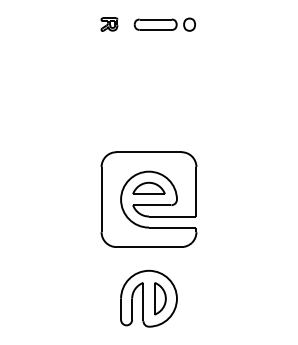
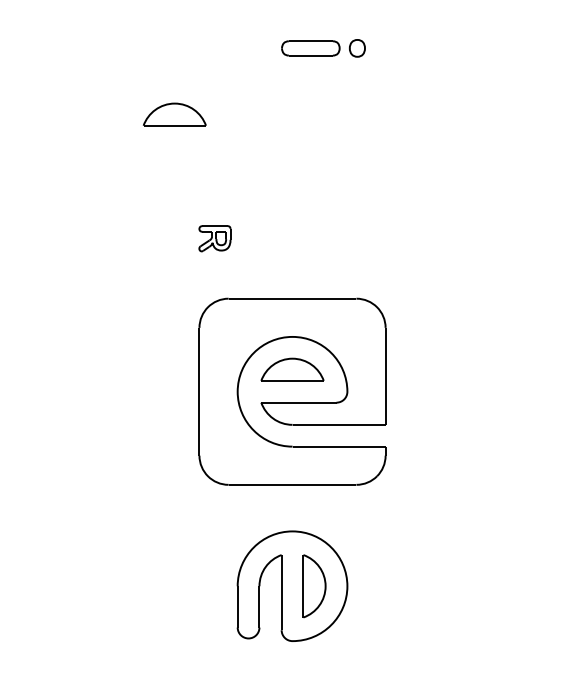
part: (109, 24) -> (214, 238), moved
part: (164, 24) -> (322, 48), size x0.7
part: (88, 57) -> (173, 112), added

